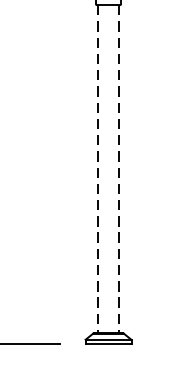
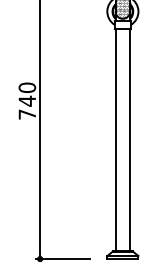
line: (97, 169) -> (115, 140), dashed -> solid
line: (119, 169) -> (130, 140), dashed -> solid

